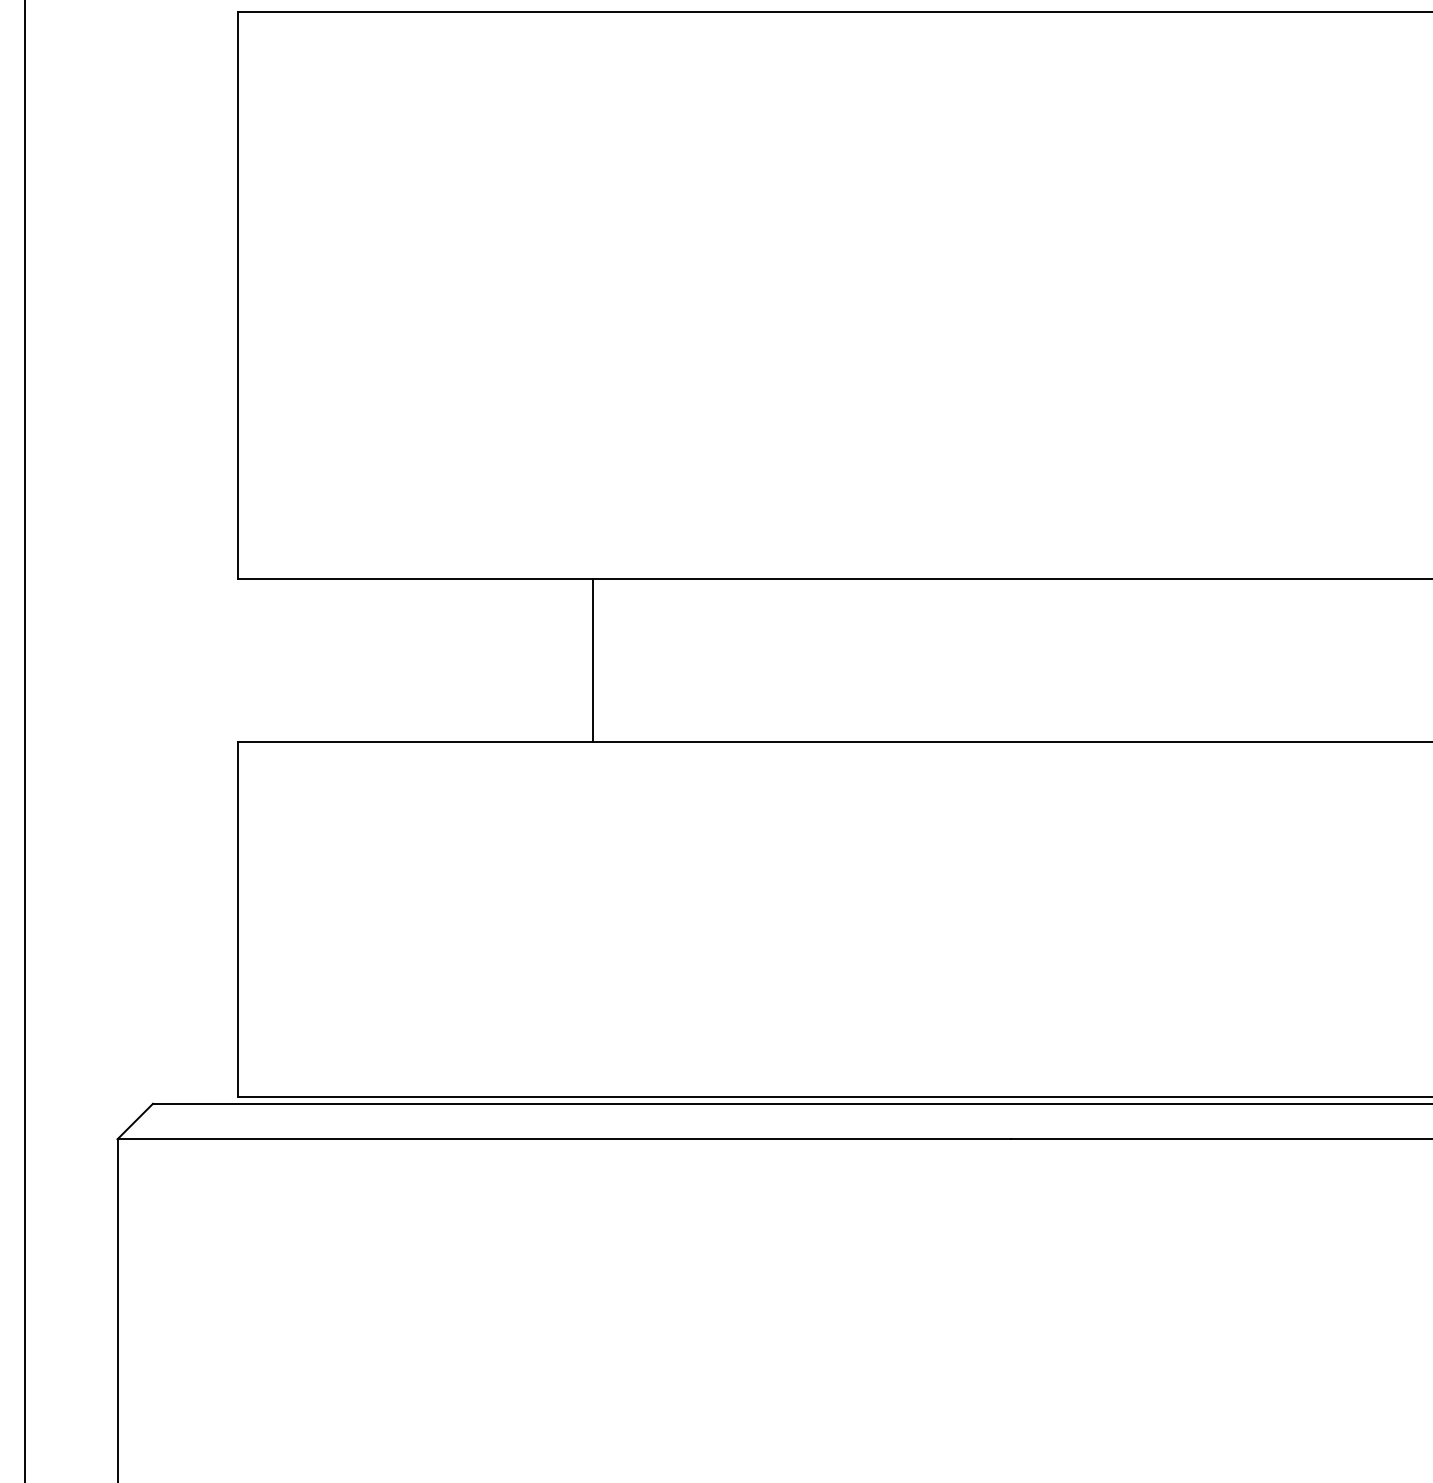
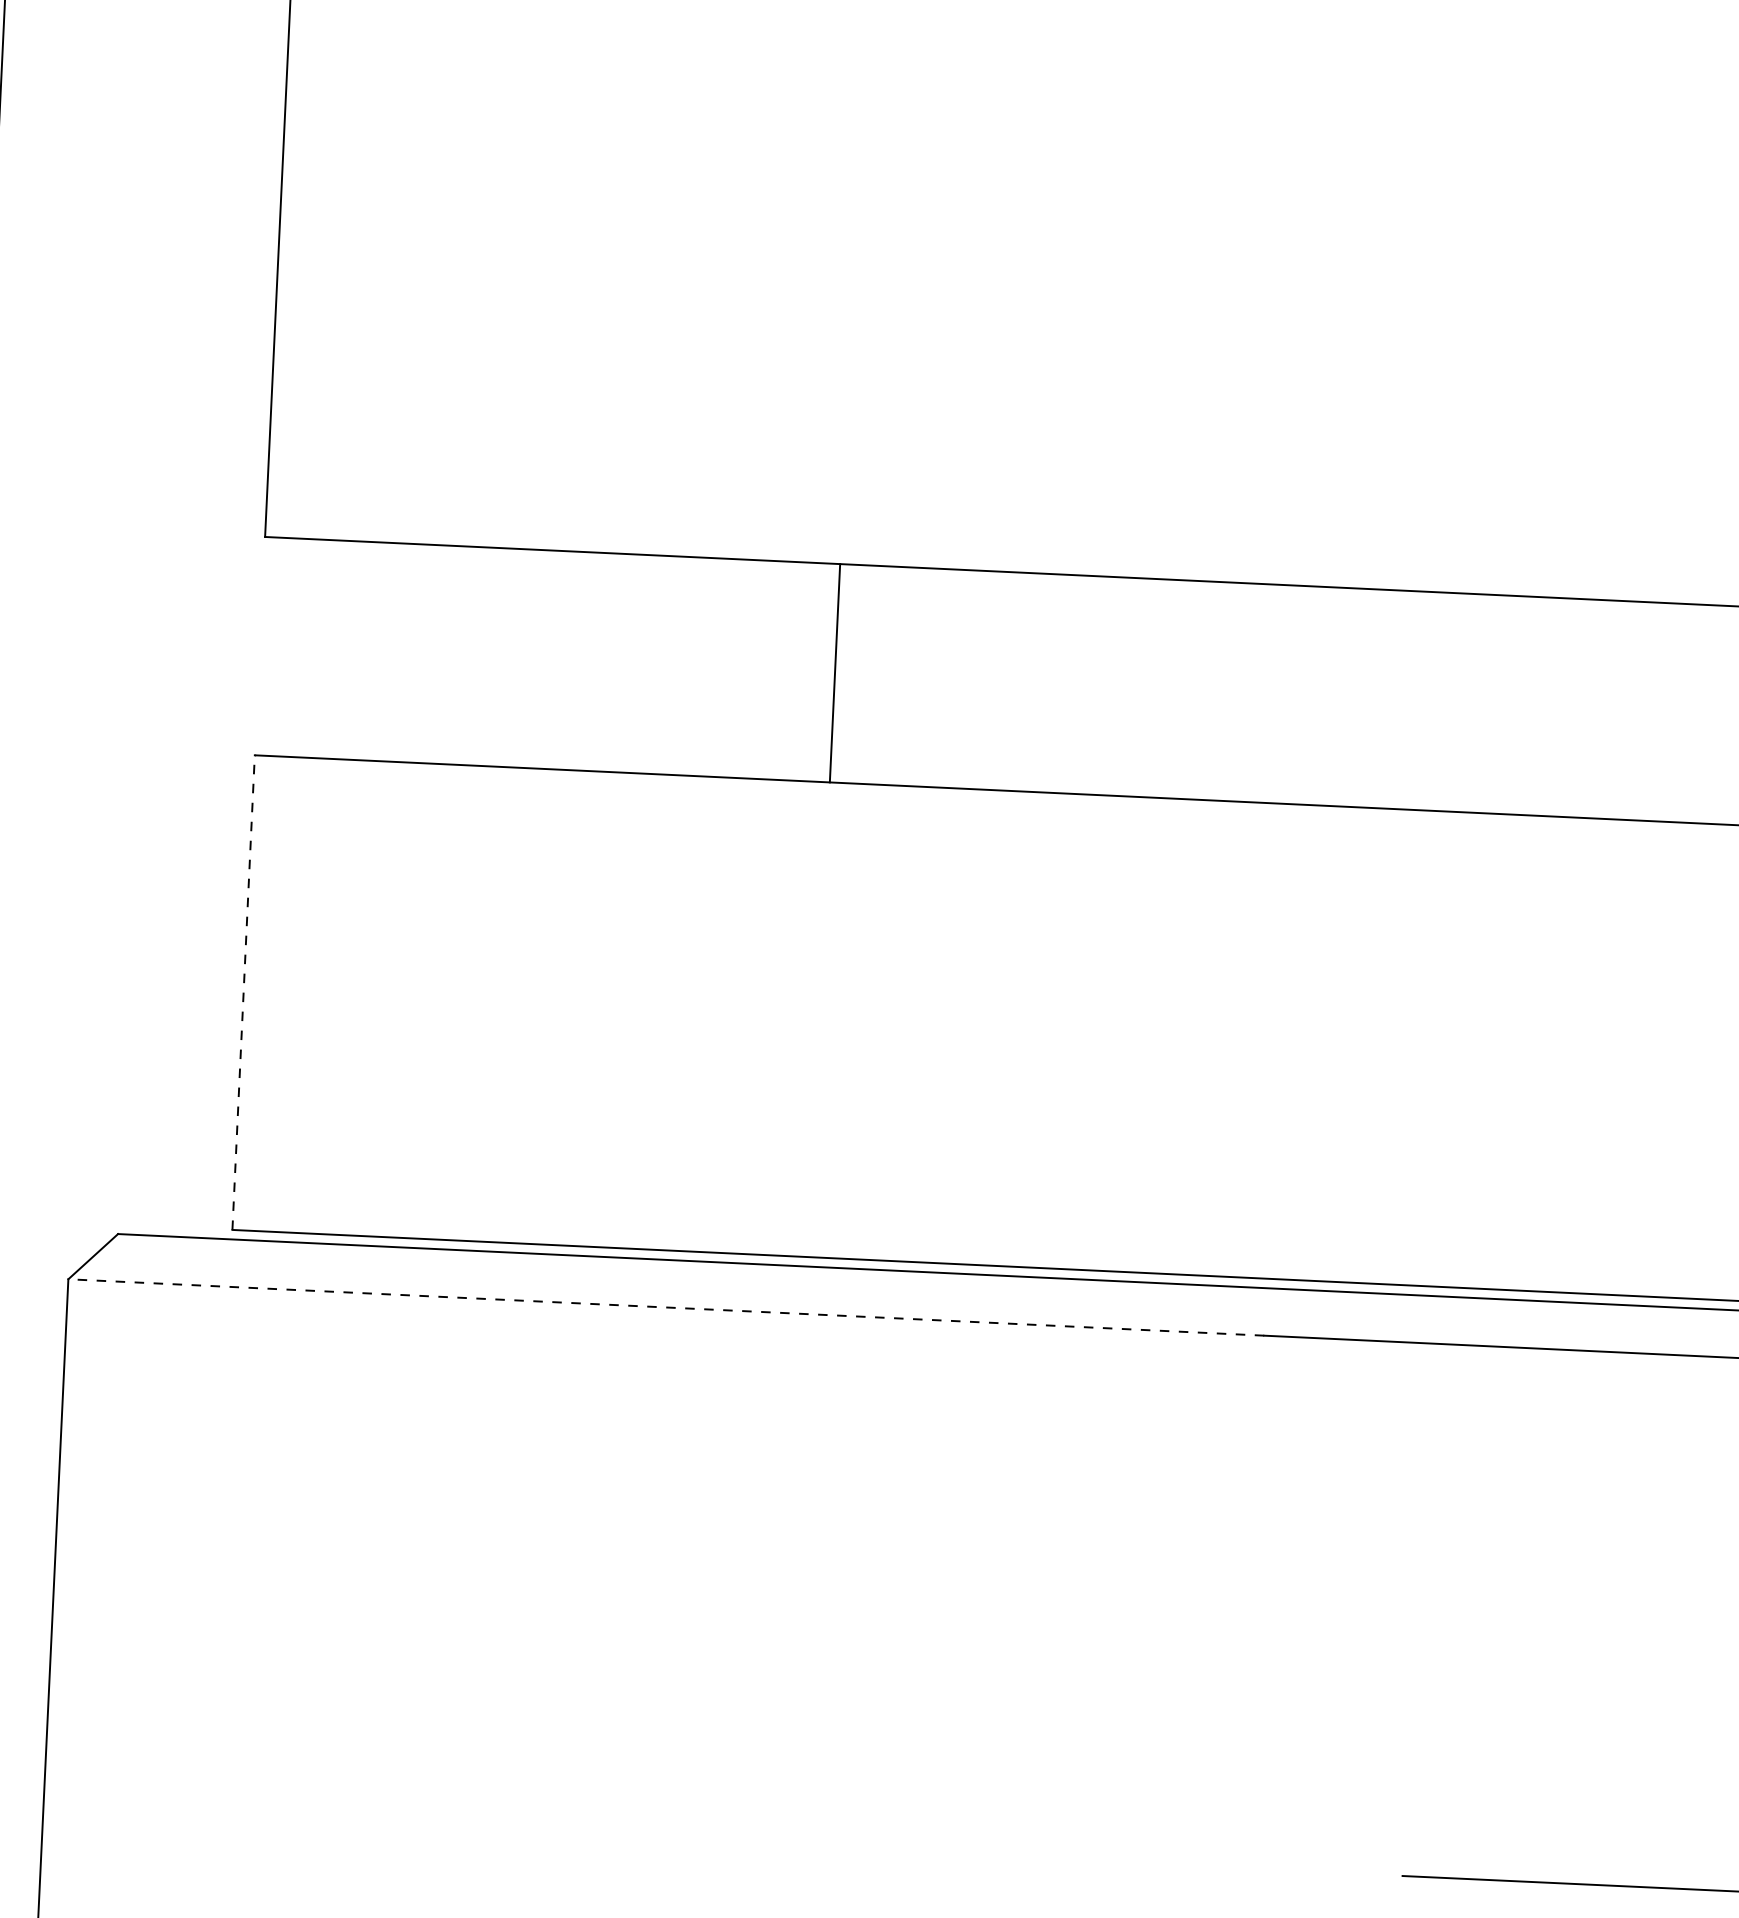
line: (592, 660) -> (834, 673), moved
line: (238, 918) -> (244, 991), solid -> dashed
line: (564, 1139) -> (666, 1307), solid -> dashed

